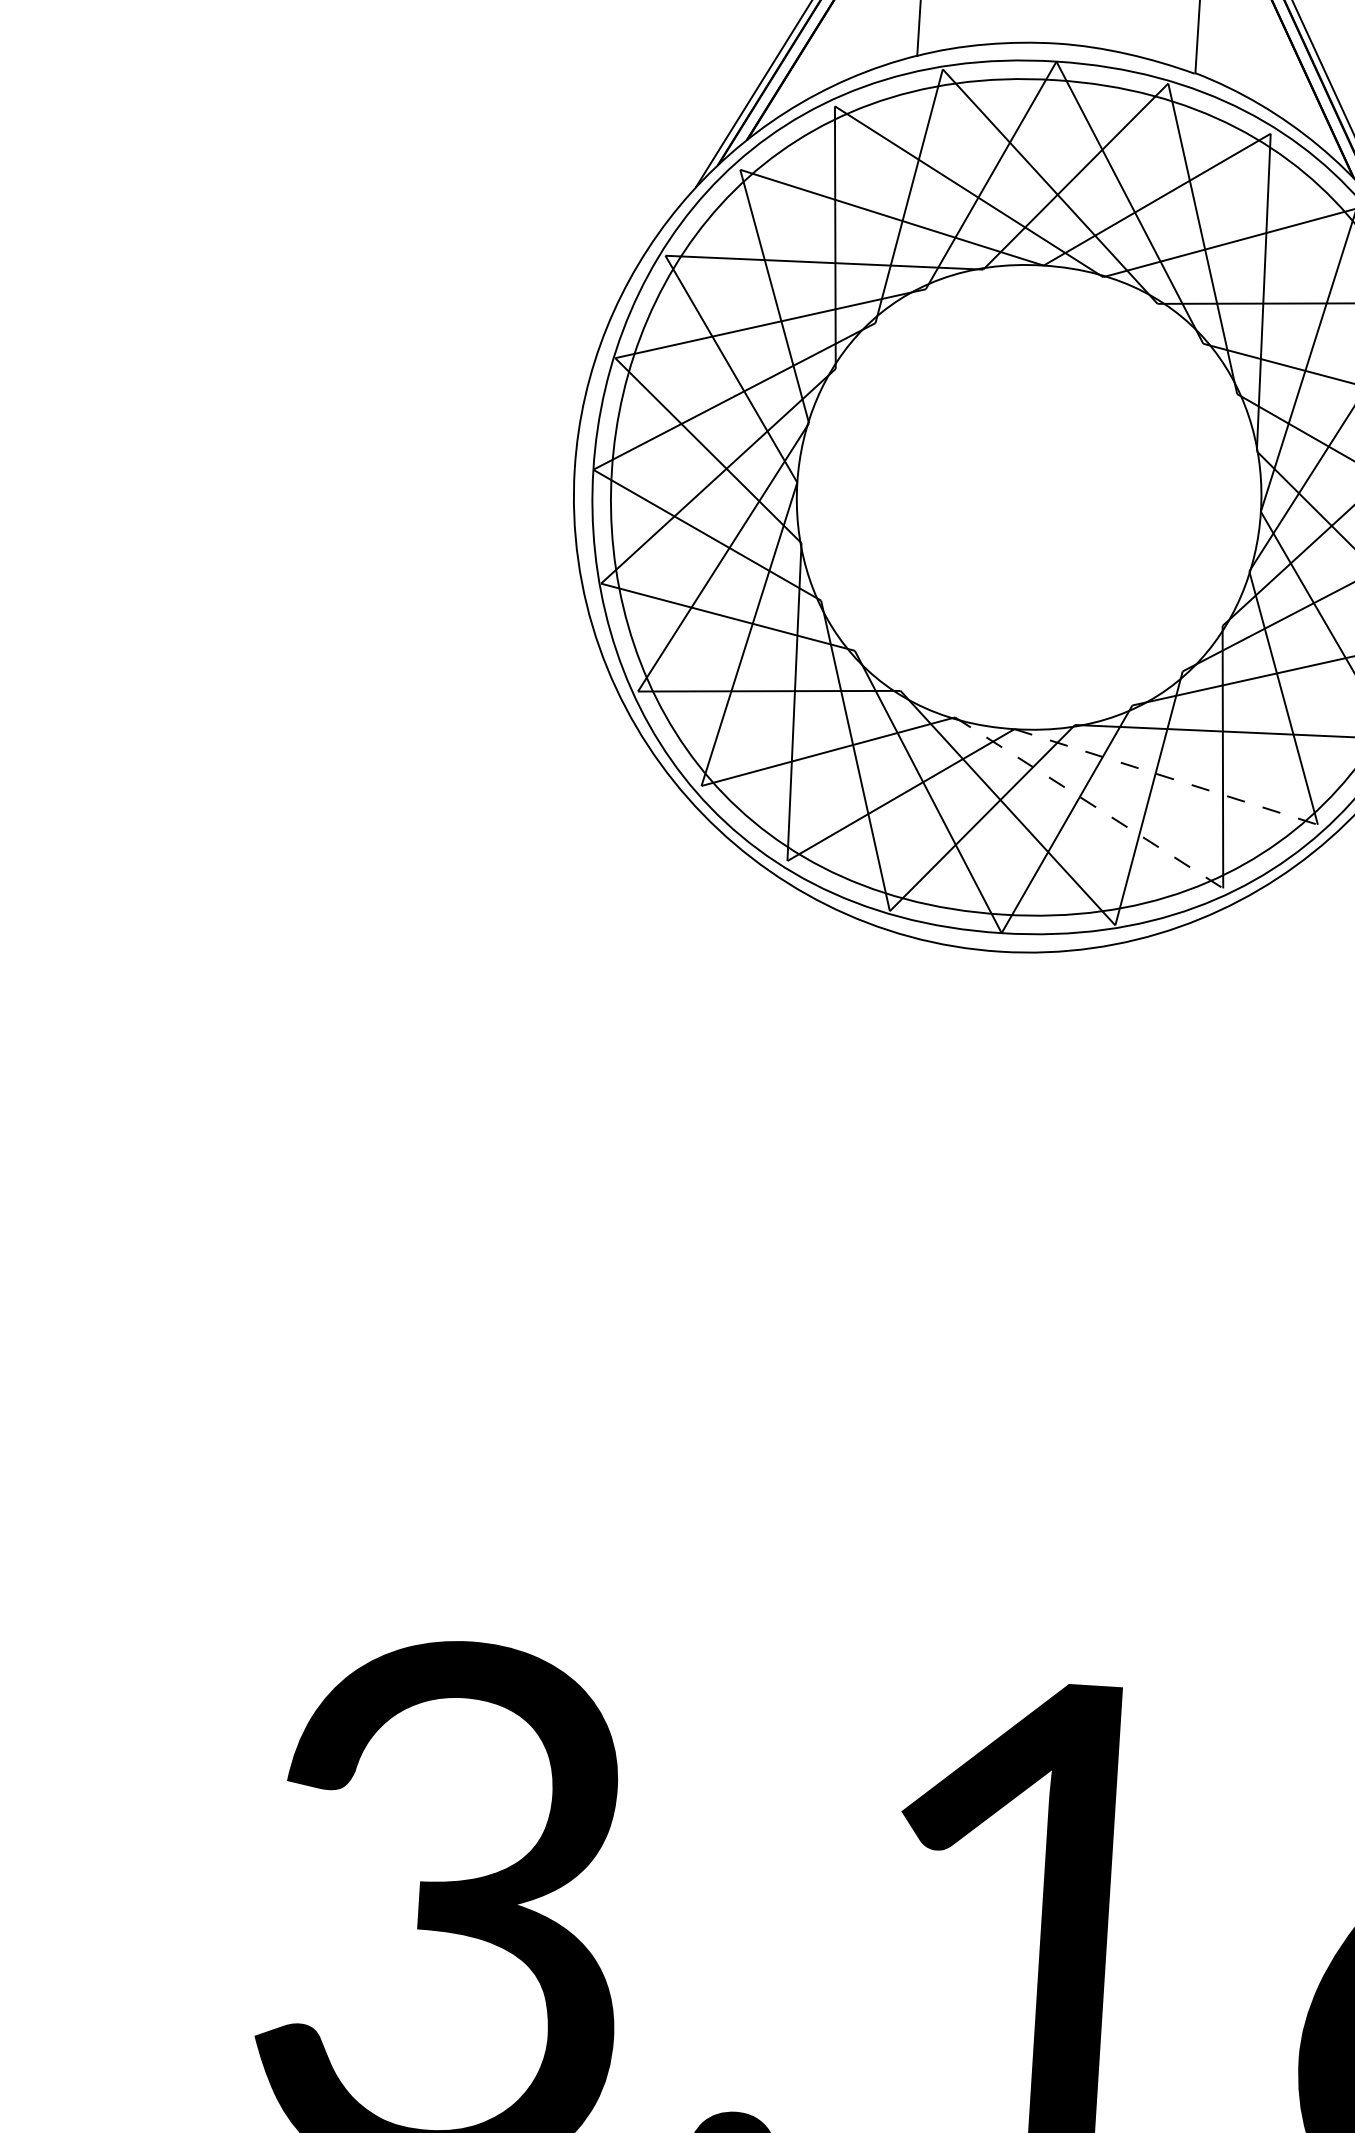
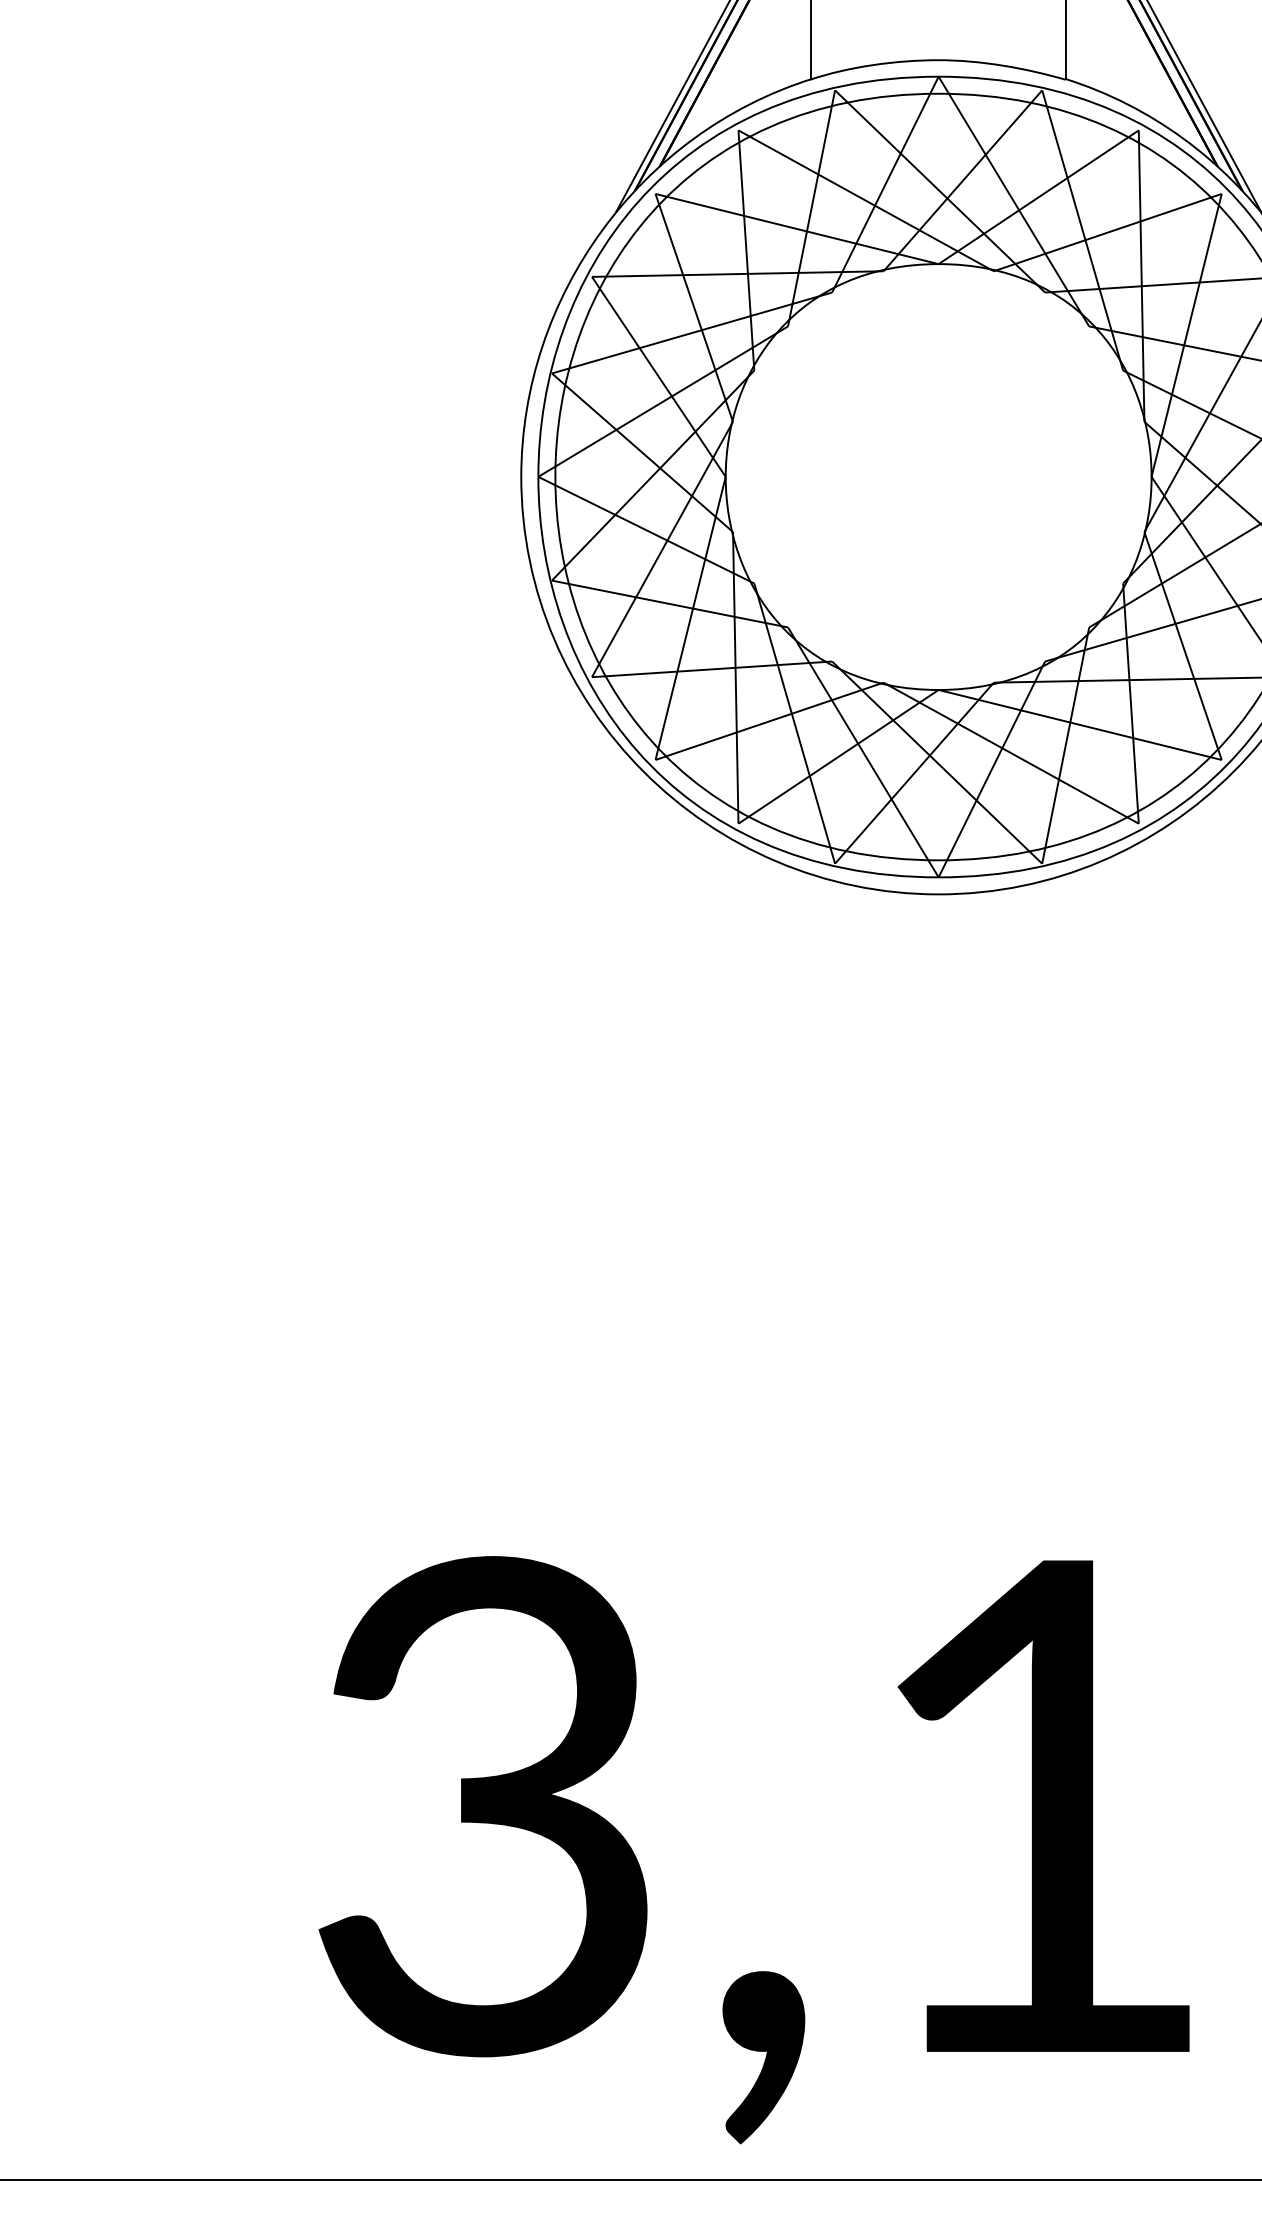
line: (1166, 776) -> (1080, 724), dashed -> solid
line: (1089, 803) -> (1011, 753), dashed -> solid

